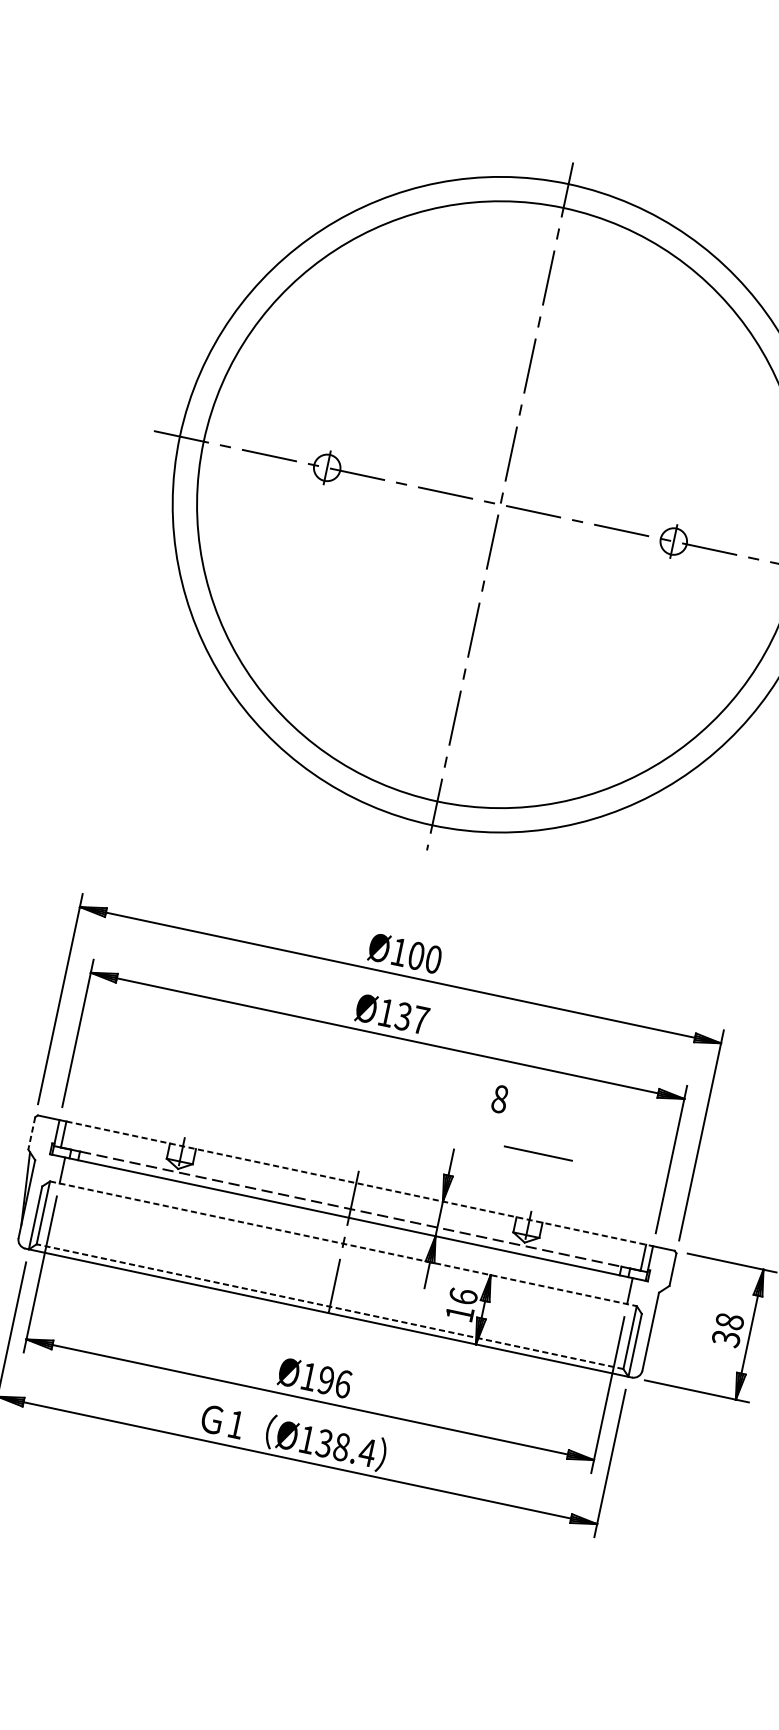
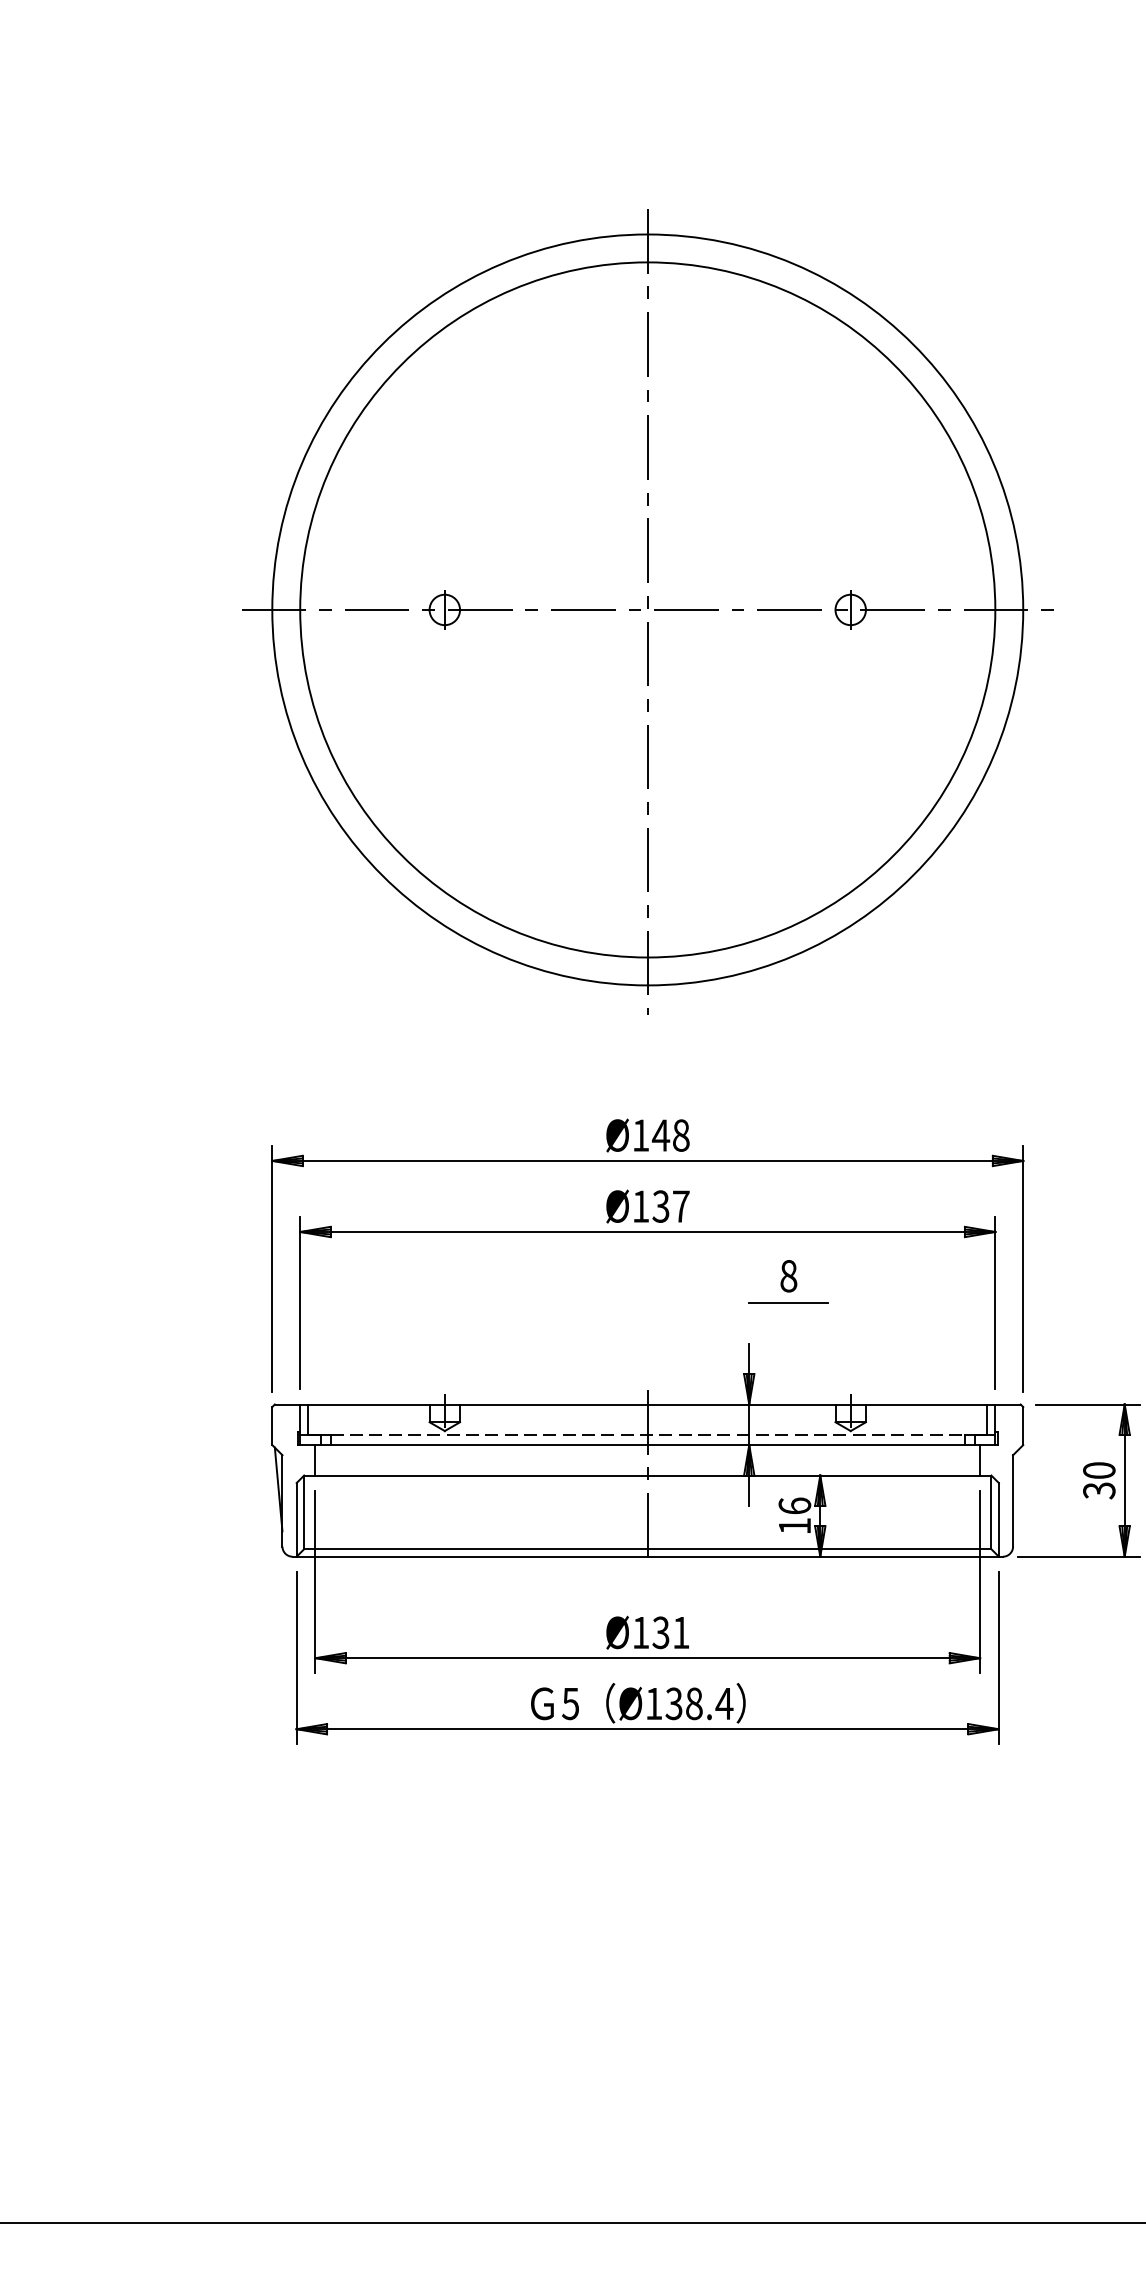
text: (424, 957) -> (670, 1135), Ø100 -> Ø148
line: (31, 1133) -> (272, 1426), dashed -> solid
line: (538, 1153) -> (788, 1302), moved
line: (359, 1183) -> (651, 1404), dashed -> solid
line: (343, 1243) -> (647, 1475), dashed -> solid
line: (329, 1306) -> (647, 1549), dashed -> solid
text: (730, 1321) -> (1099, 1470), 38 -> 30
text: (334, 1381) -> (670, 1632), Ø196 -> Ø131
text: (235, 1425) -> (570, 1704), 1 -> 5

